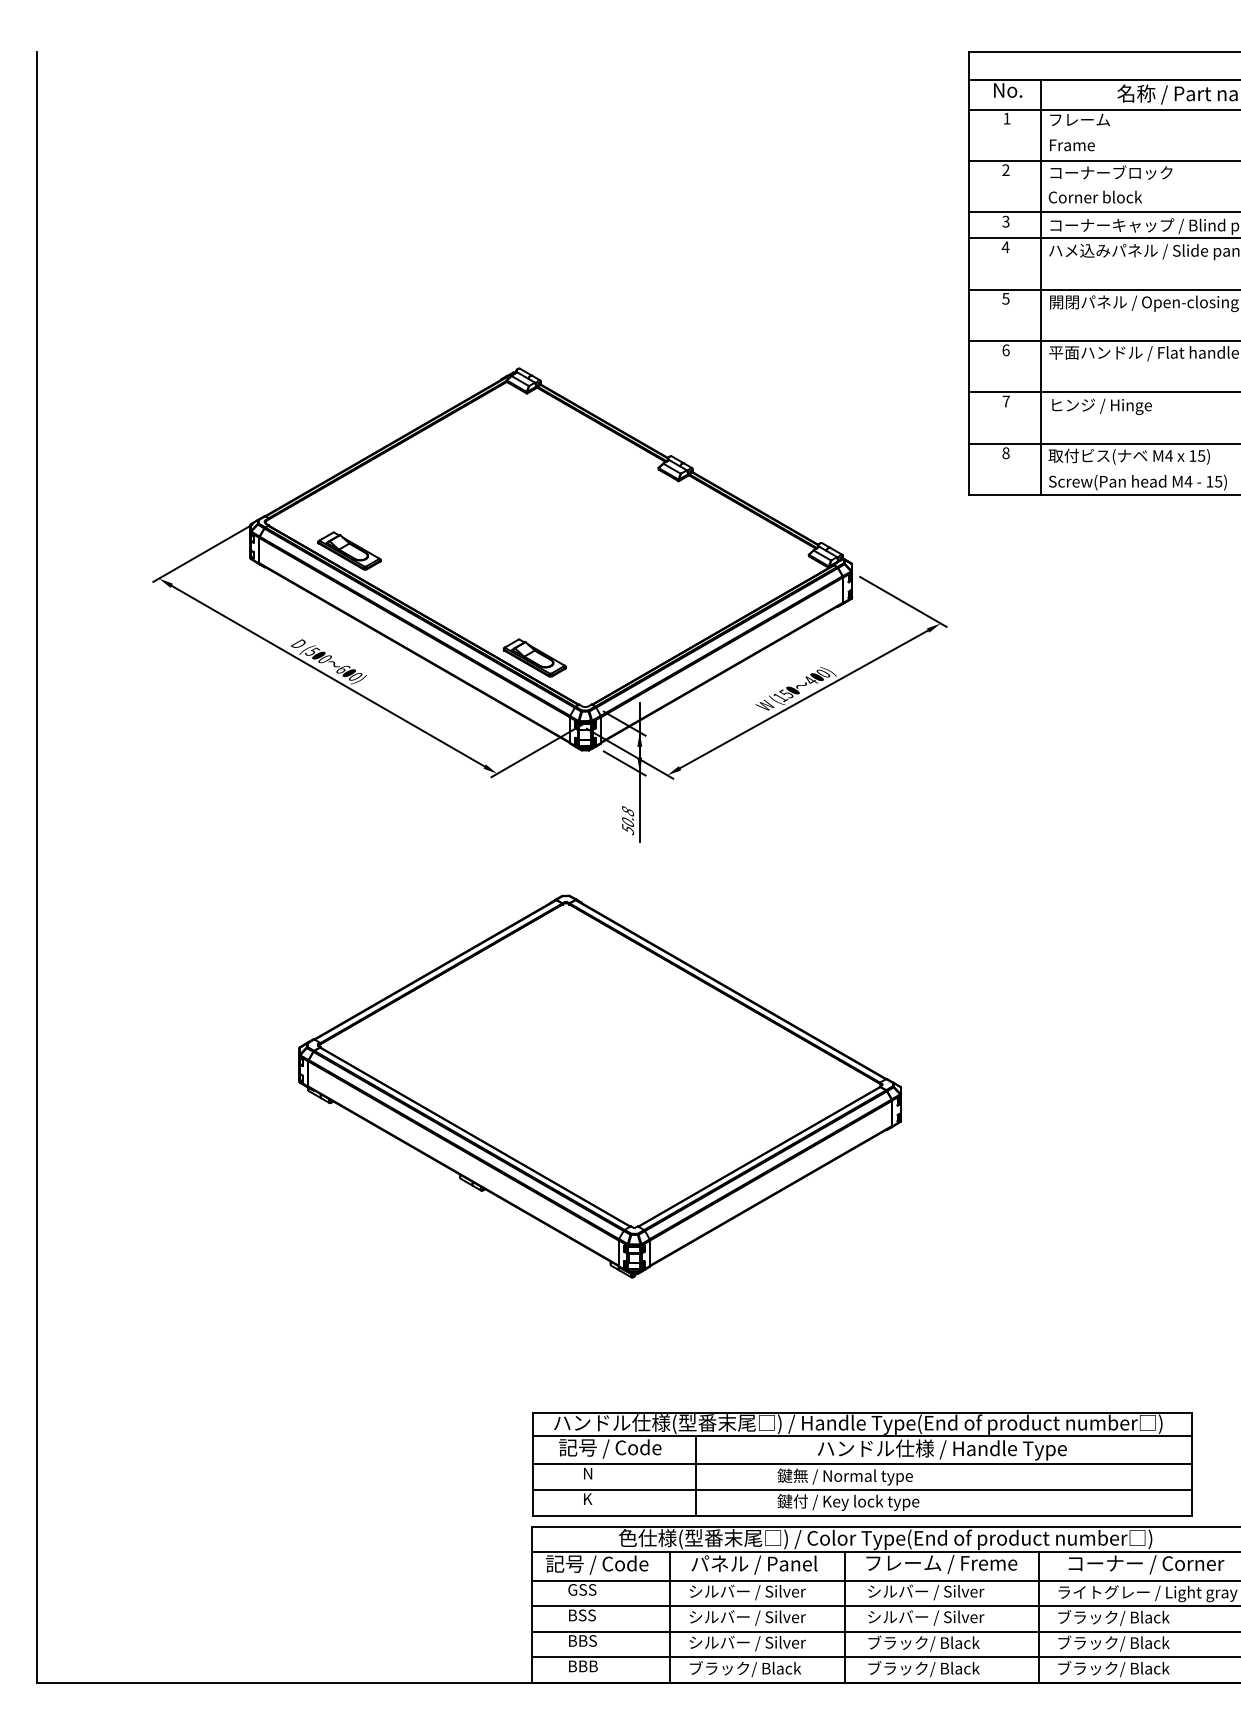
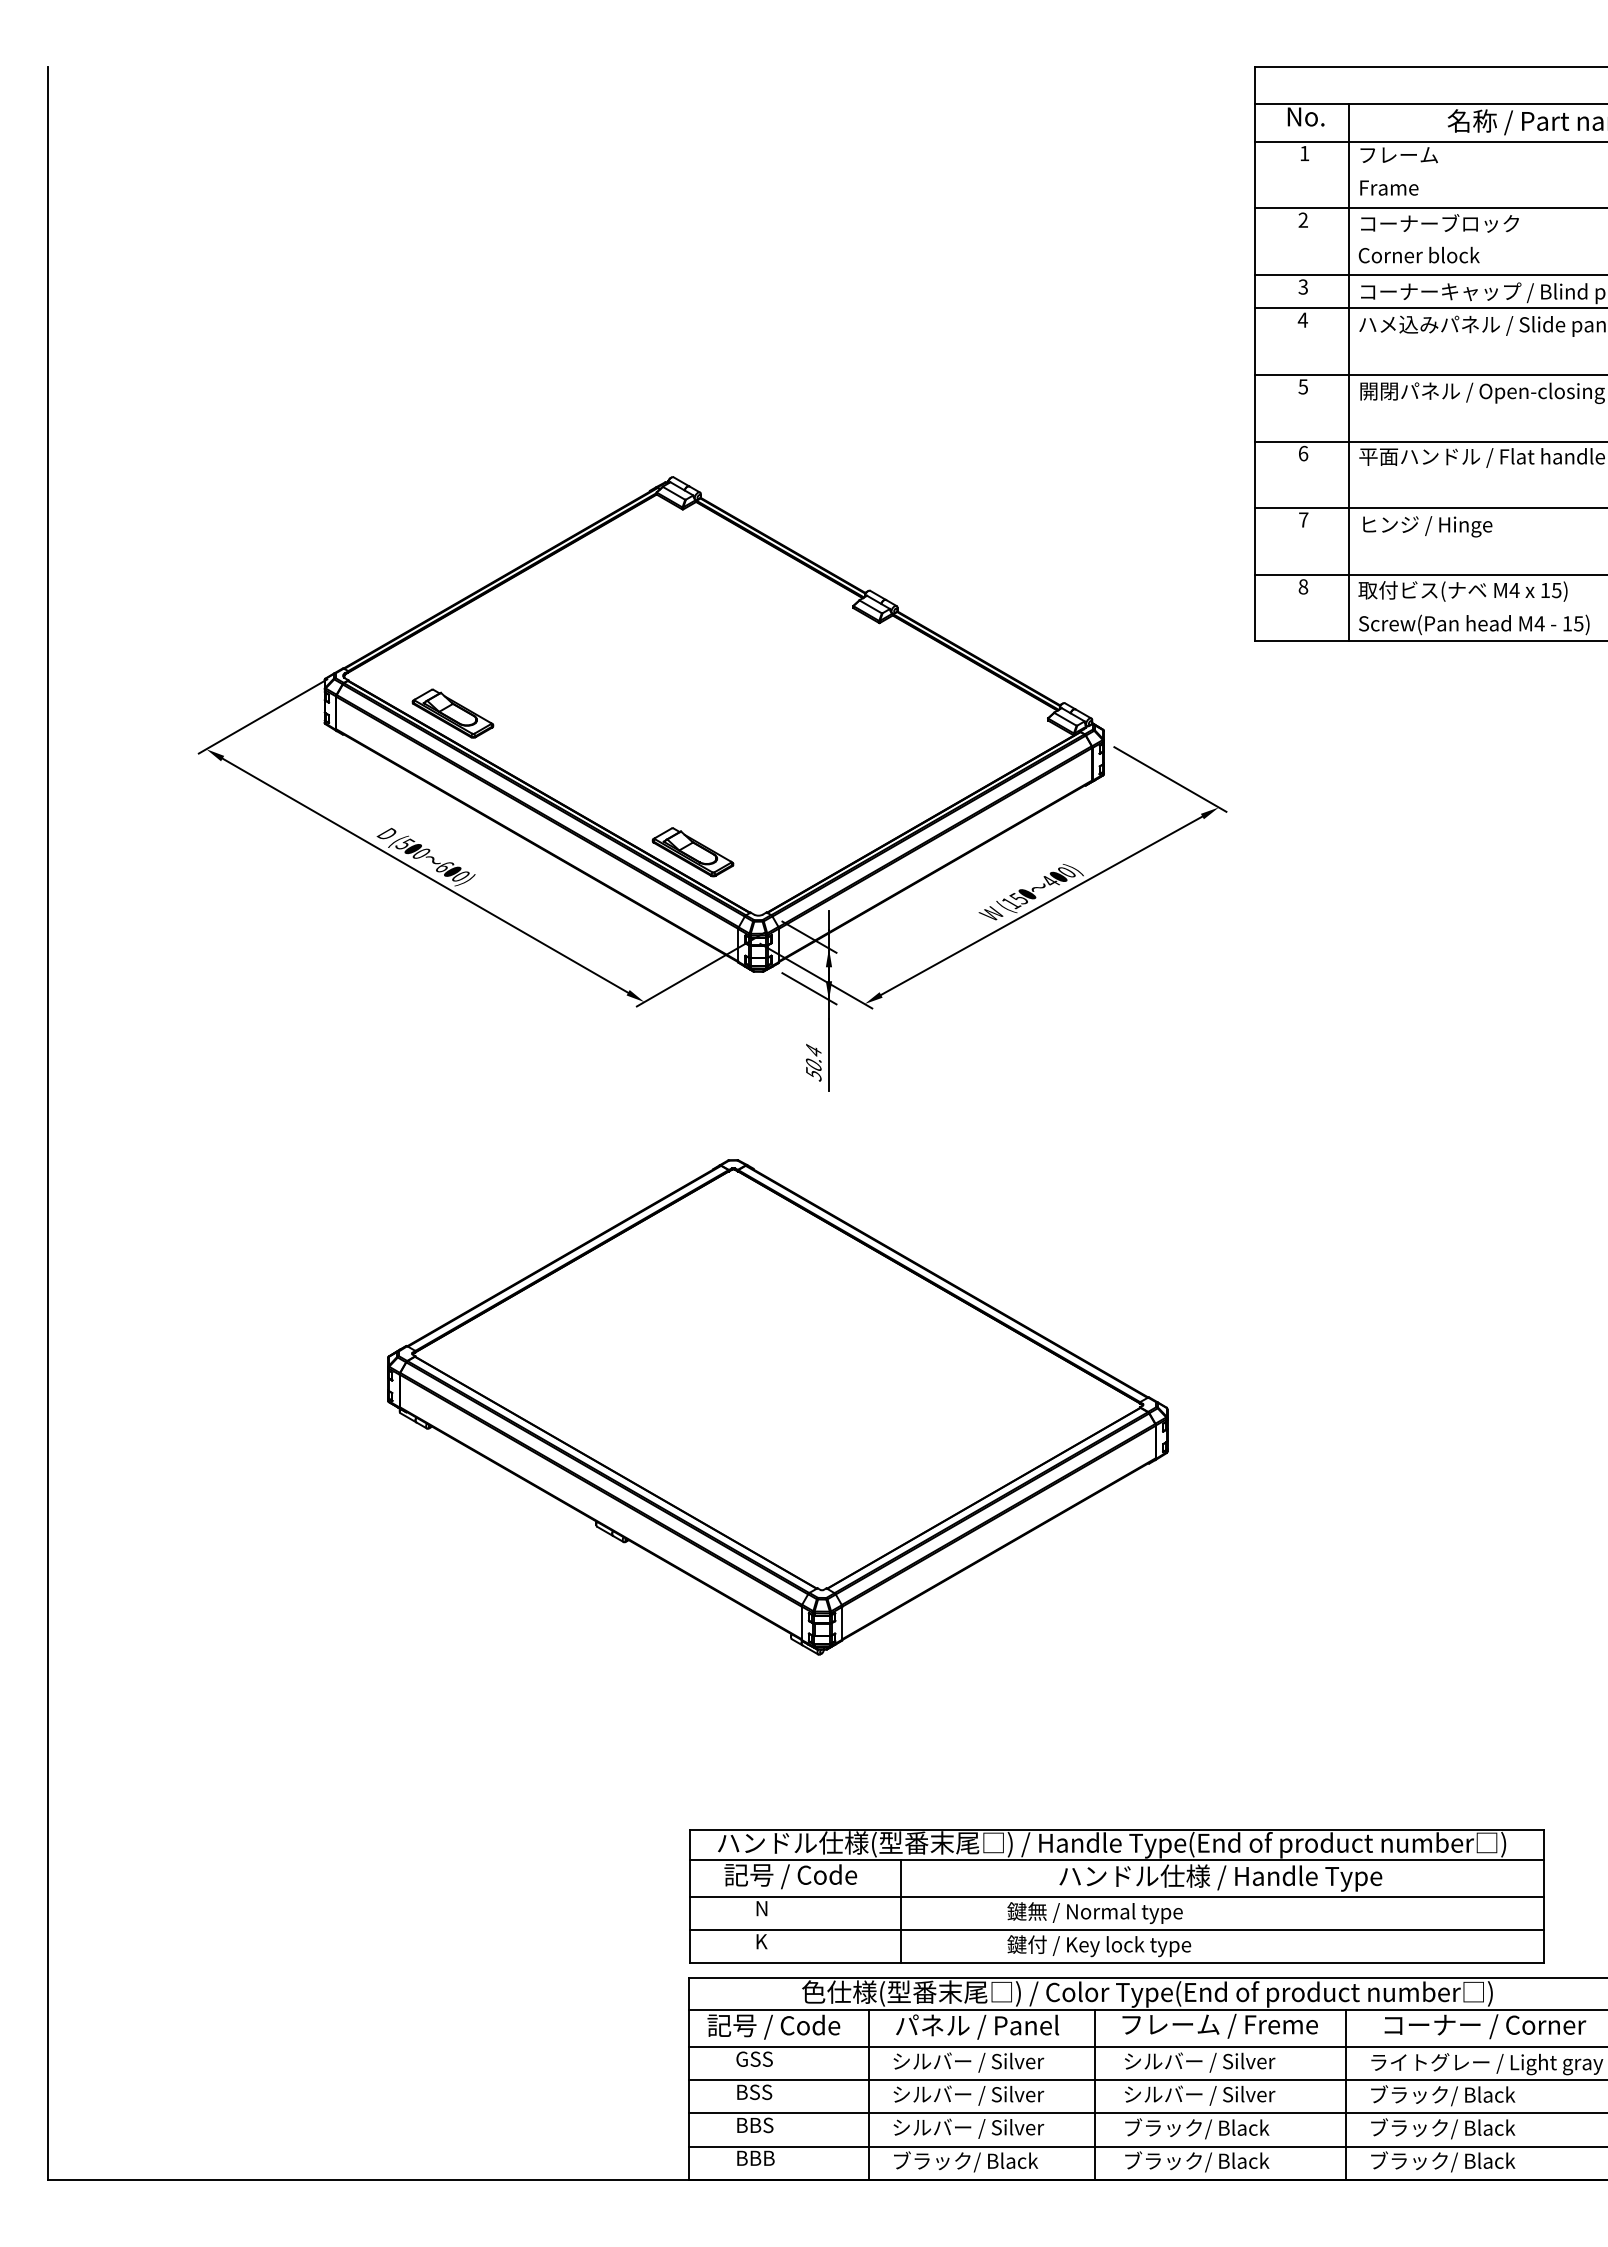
text: (627, 811) -> (813, 1050), 50.8 -> 50.4

